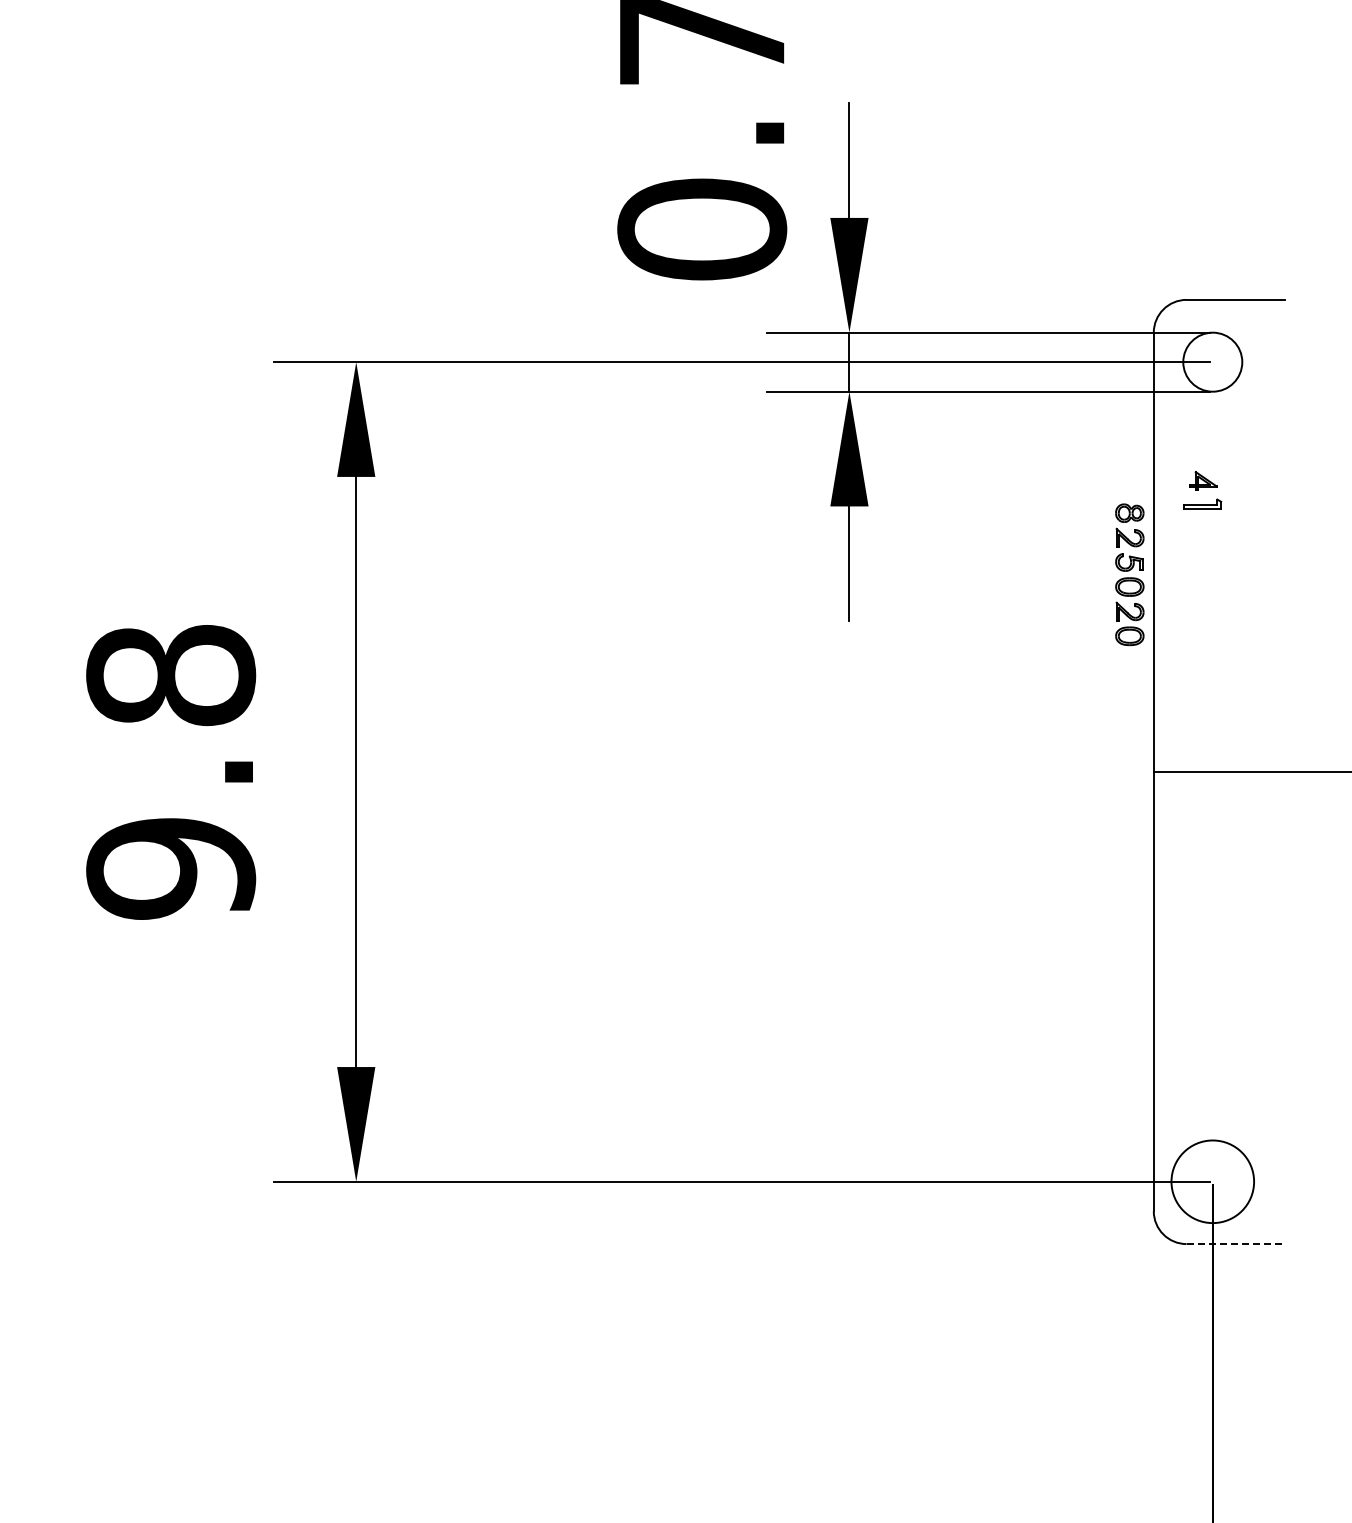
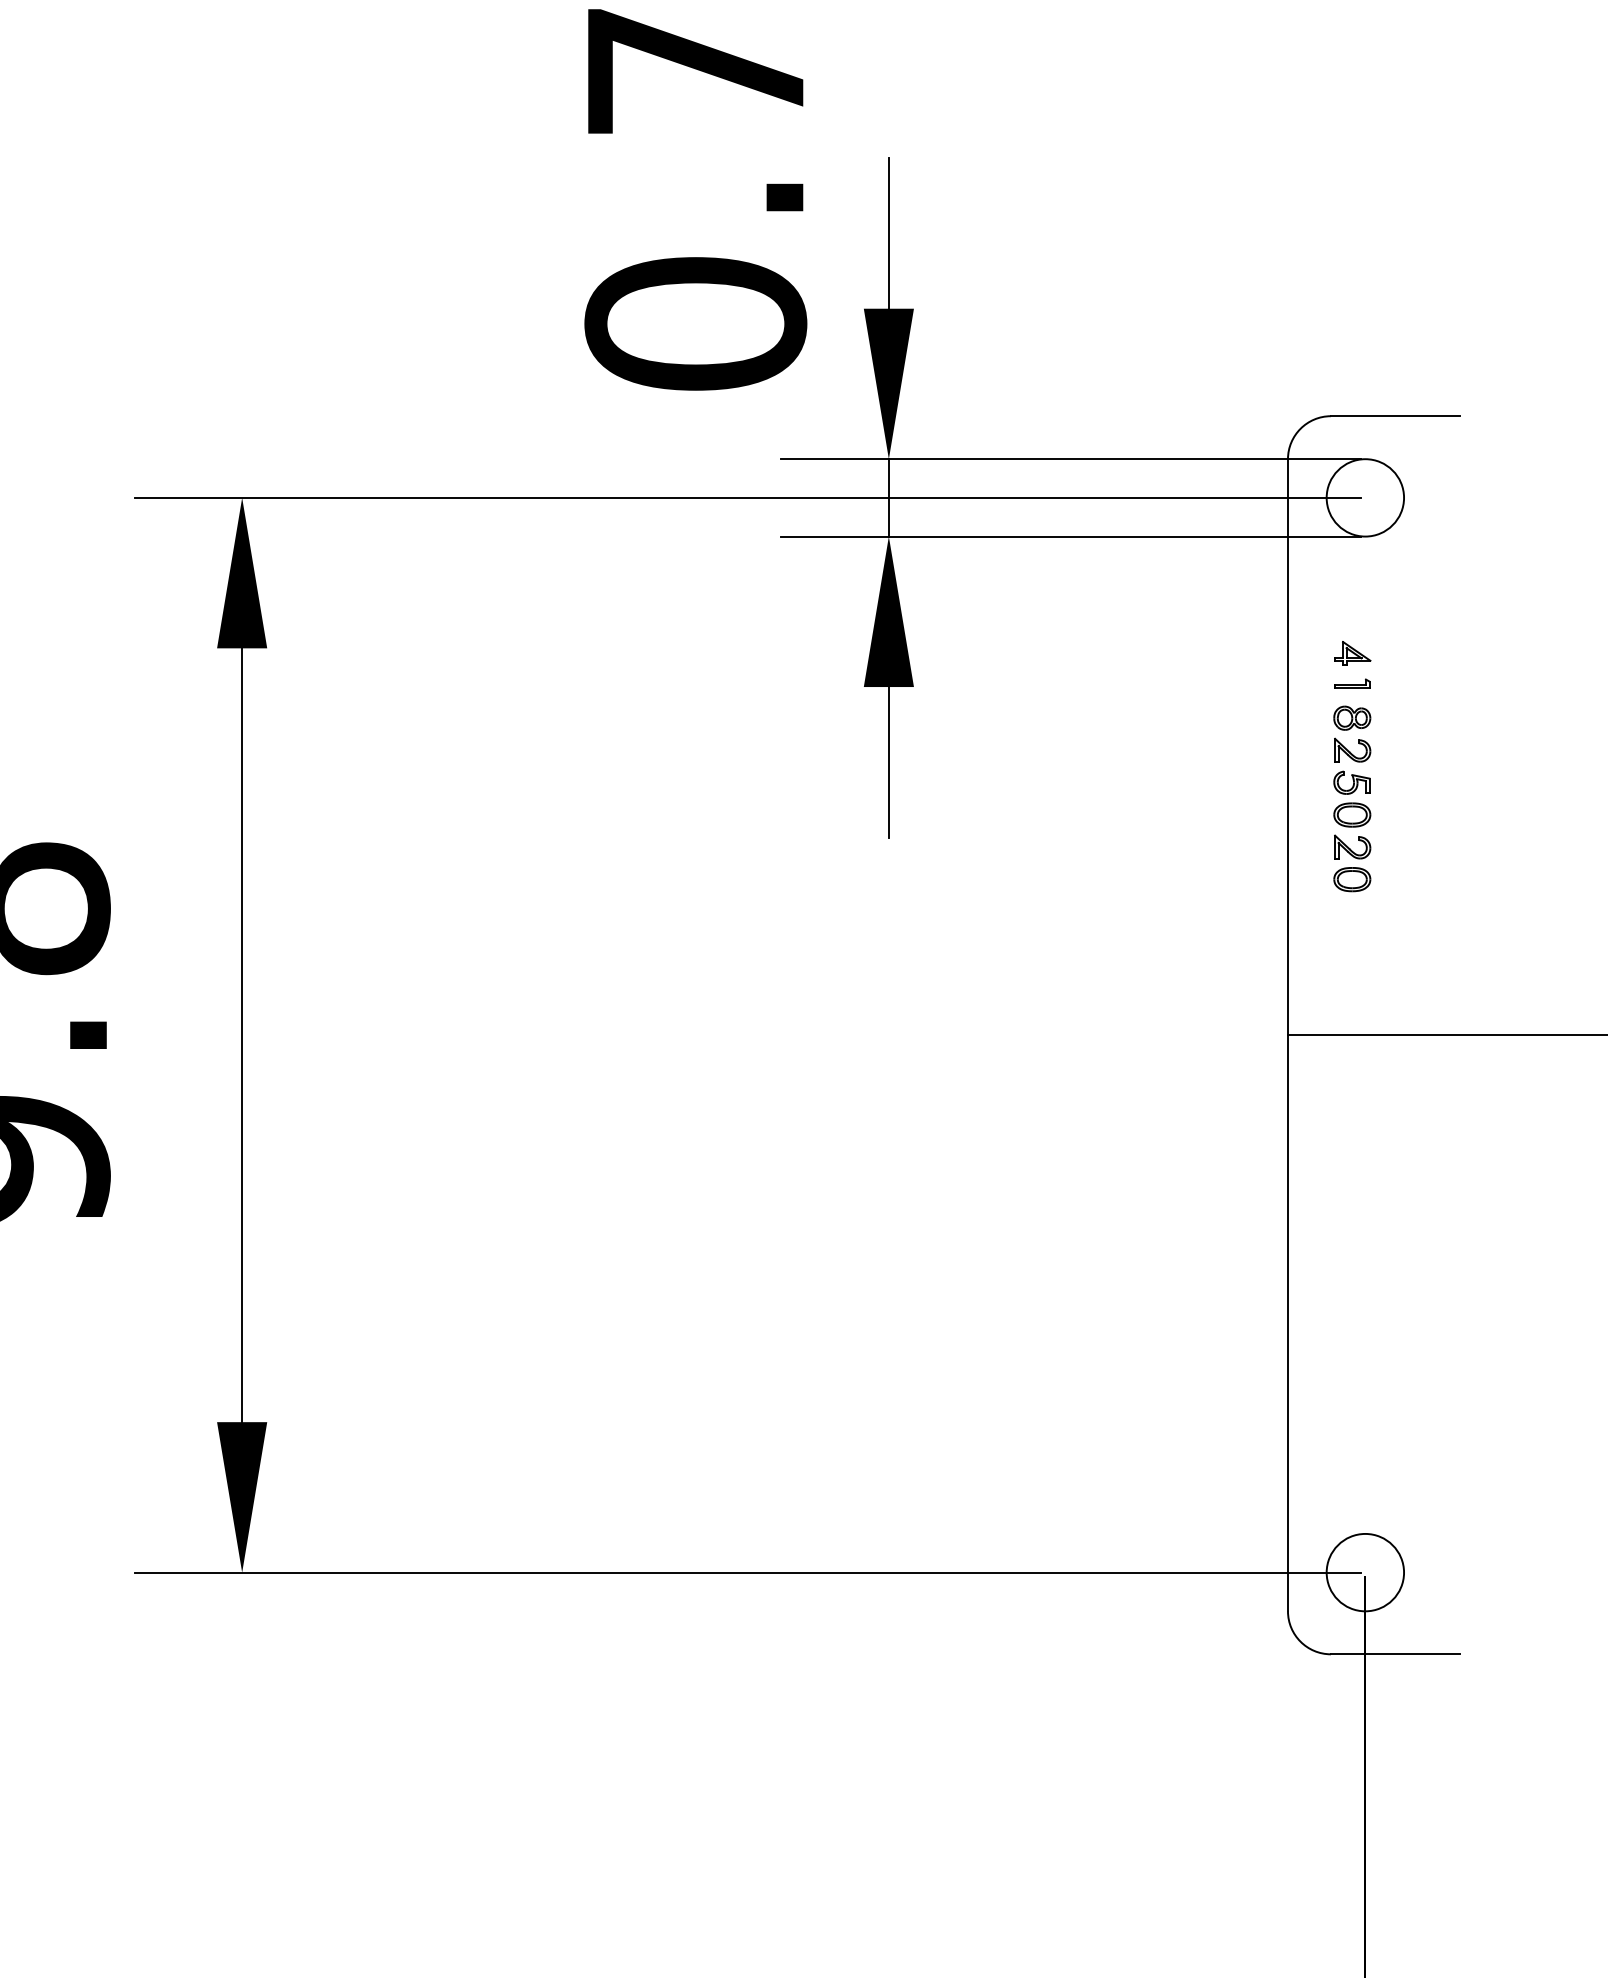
part: (1202, 503) -> (1351, 683), size x0.71
part: (1129, 574) -> (1351, 798), moved
circle: (1212, 1181) -> (1364, 1572), size x0.71
line: (1236, 1244) -> (1396, 1654), dashed -> solid

